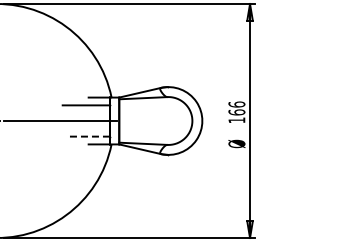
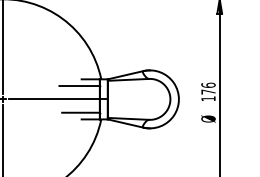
text: (236, 112) -> (208, 92), 166 -> 176
line: (87, 136) -> (80, 112), dashed -> solid

